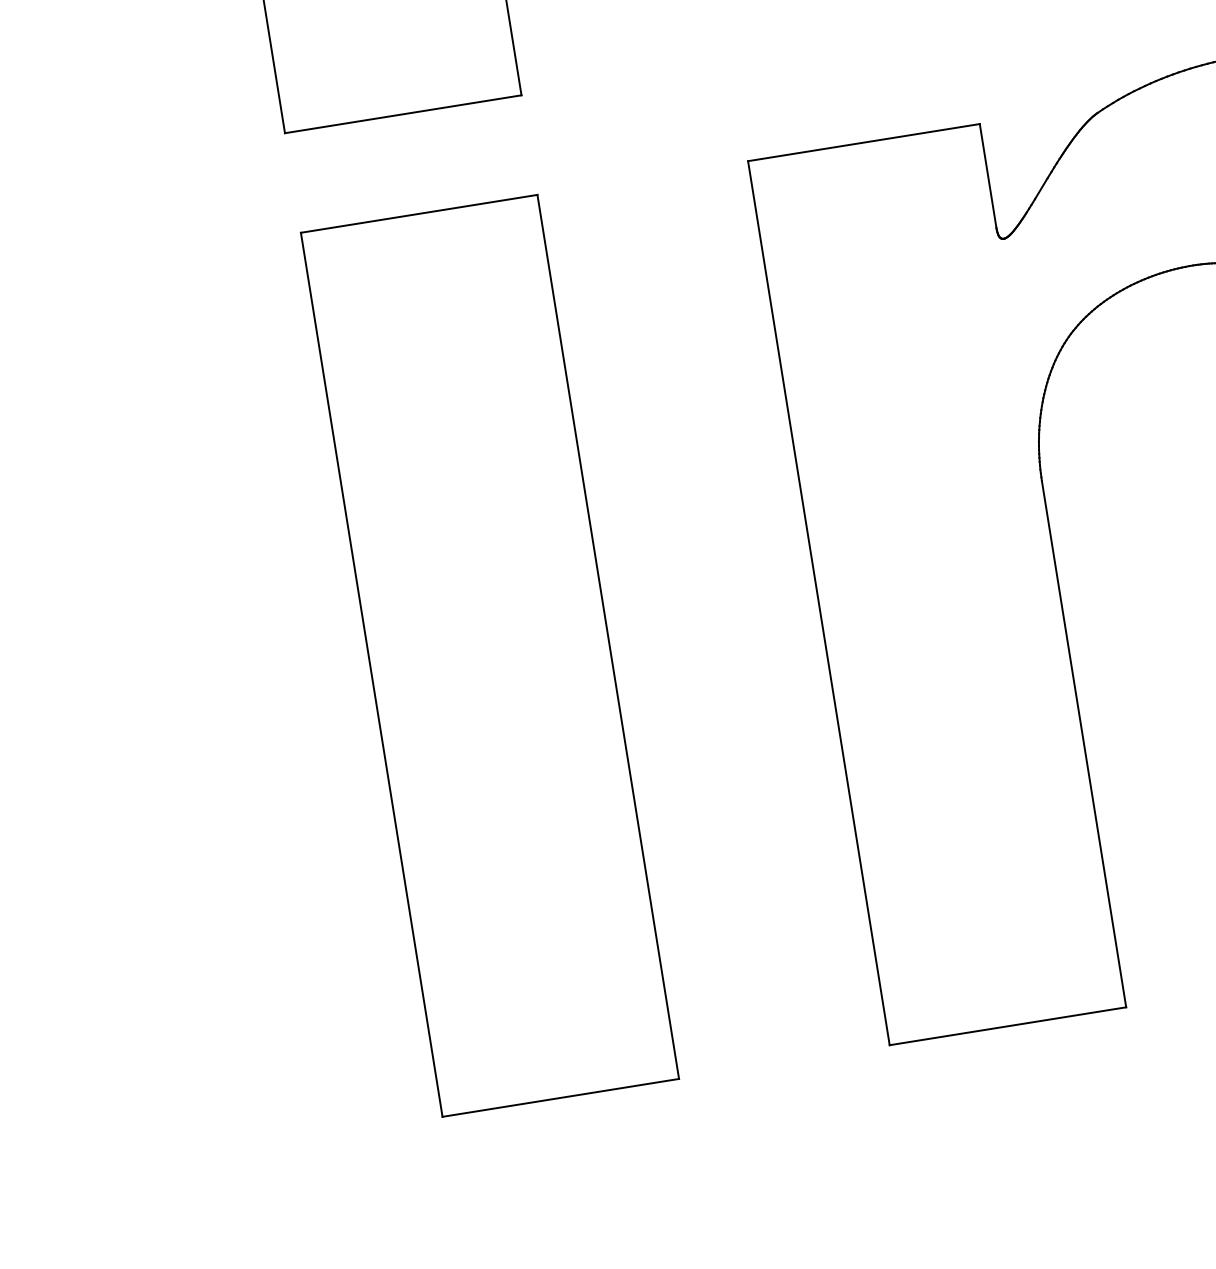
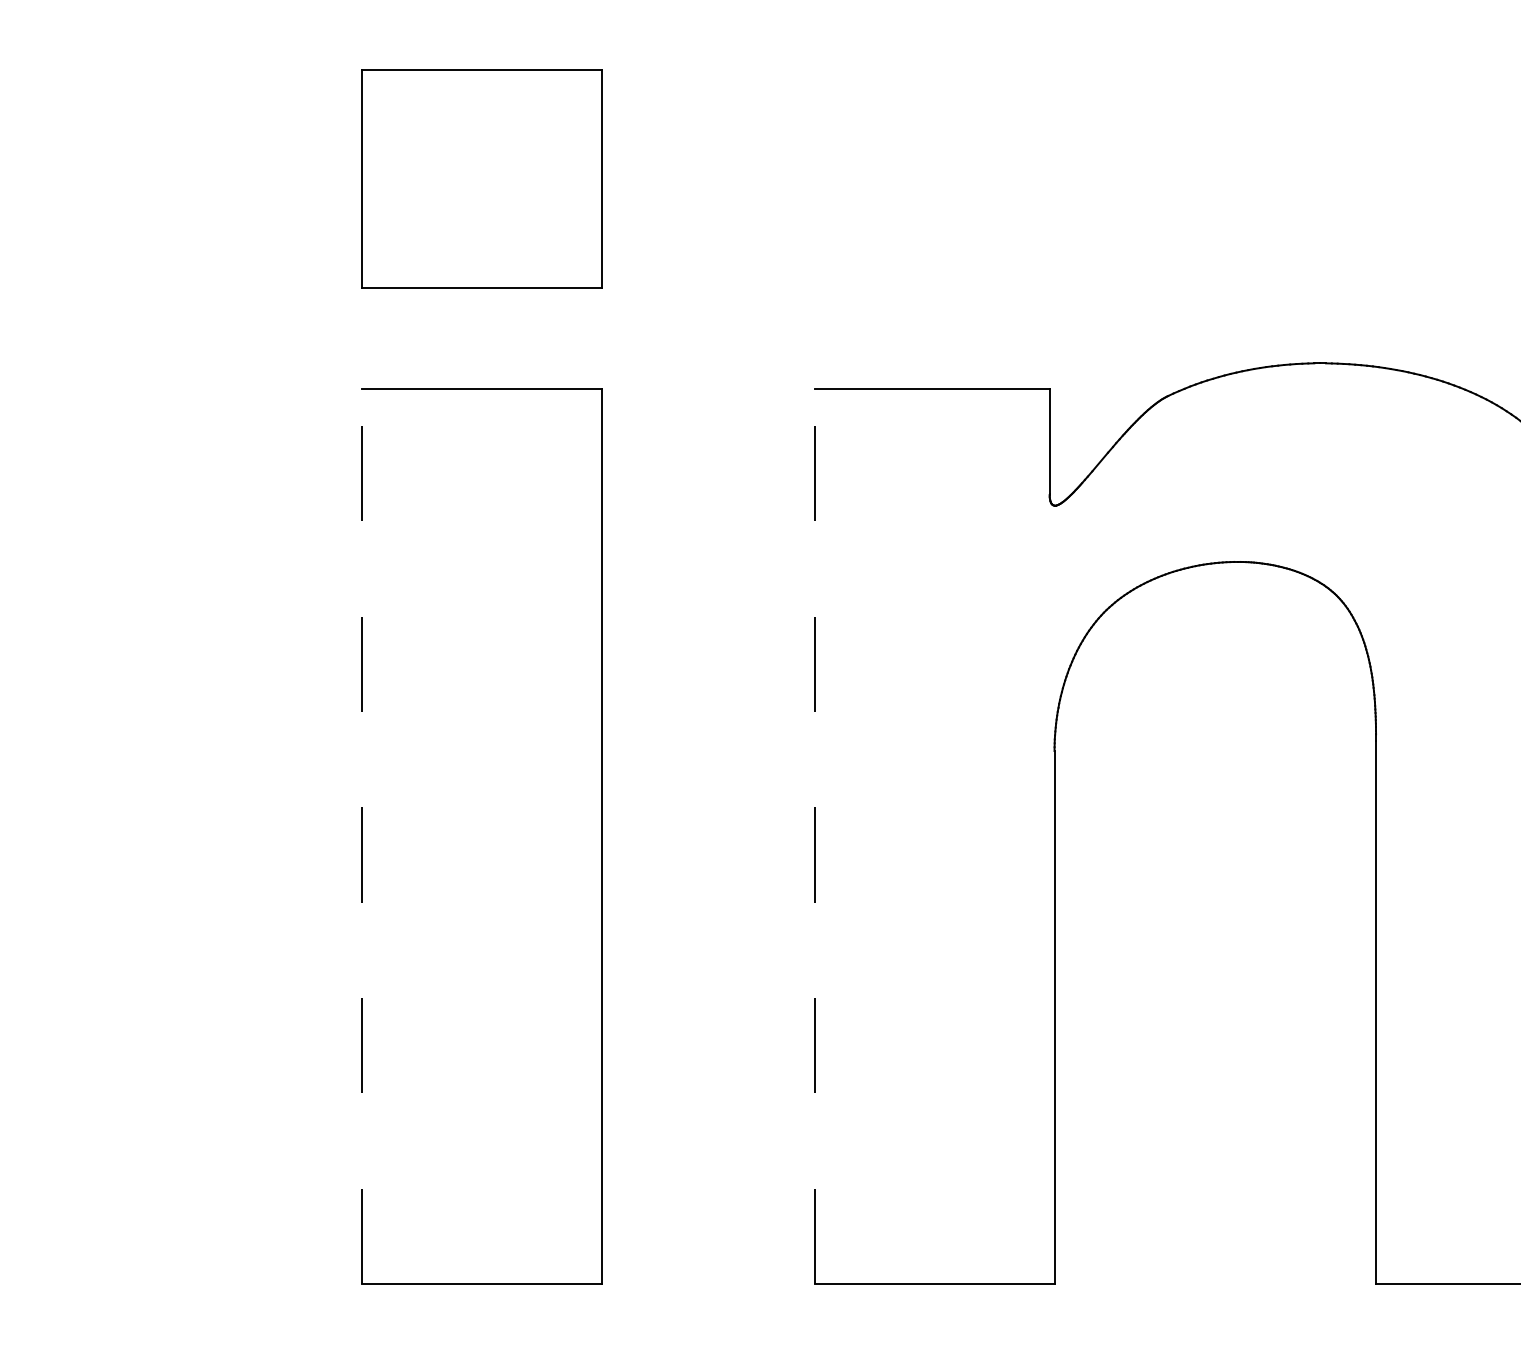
line: (818, 603) -> (814, 836), solid -> dashed
line: (372, 675) -> (362, 836), solid -> dashed

